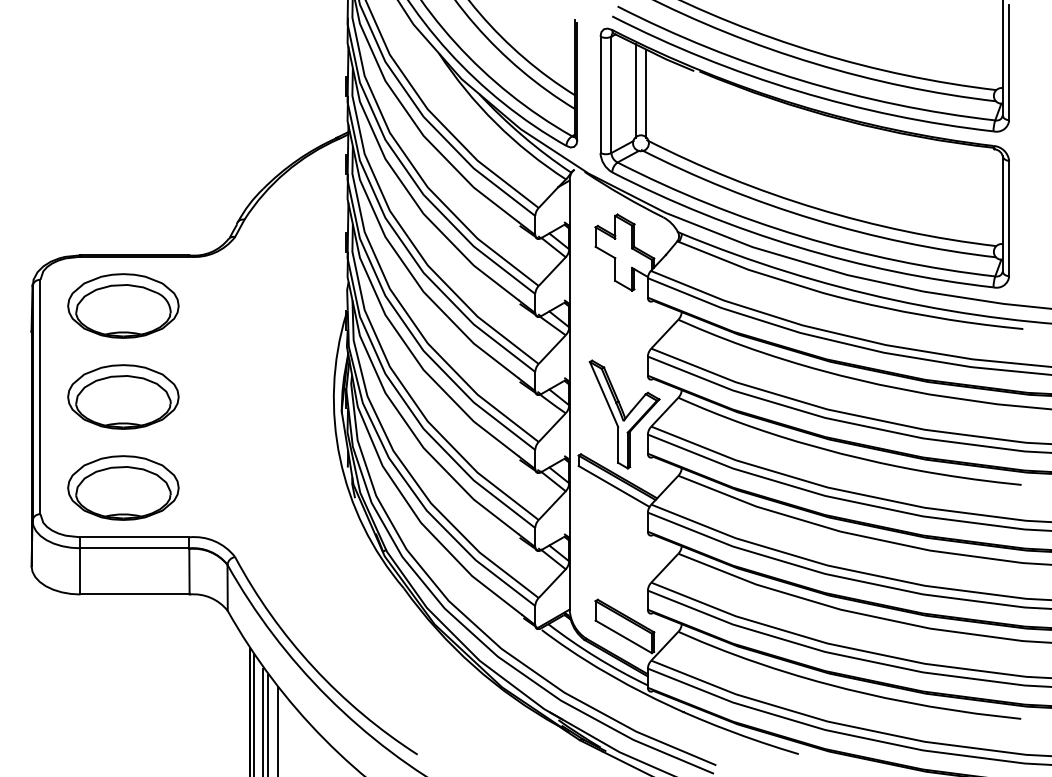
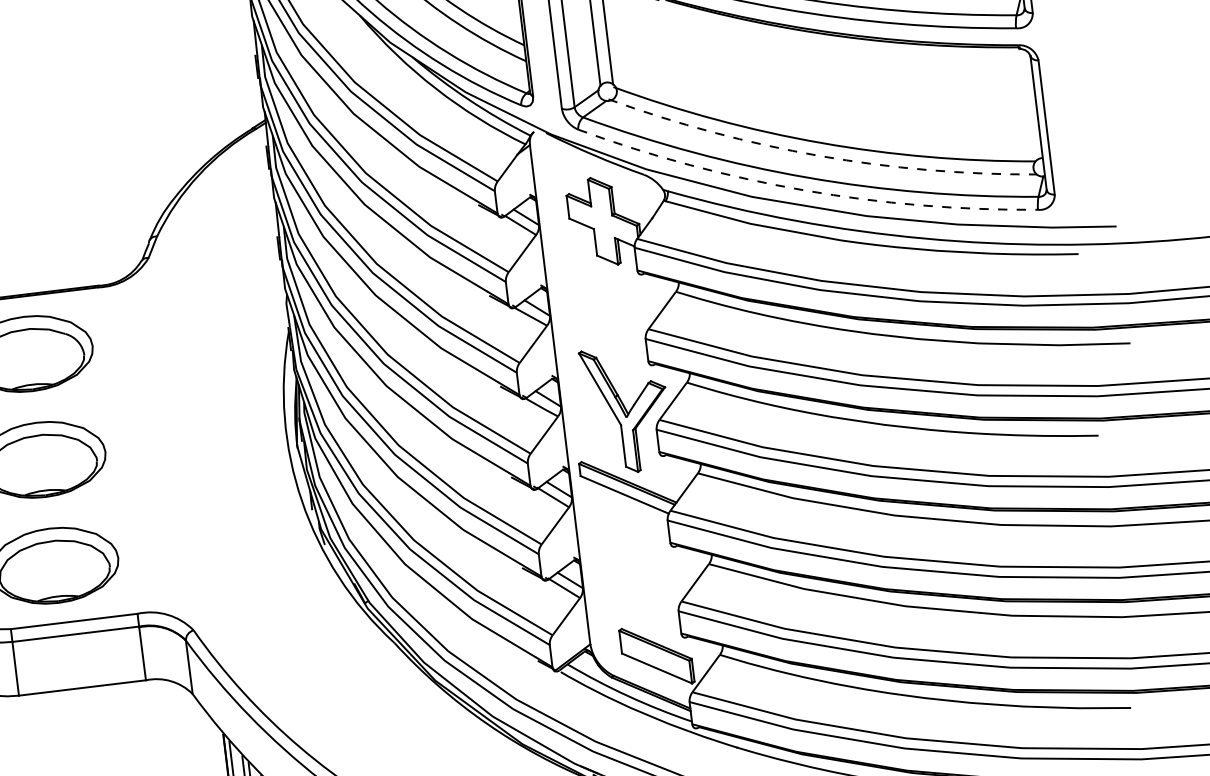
arc: (813, 219) -> (819, 156), solid -> dashed
arc: (797, 247) -> (804, 190), solid -> dashed

